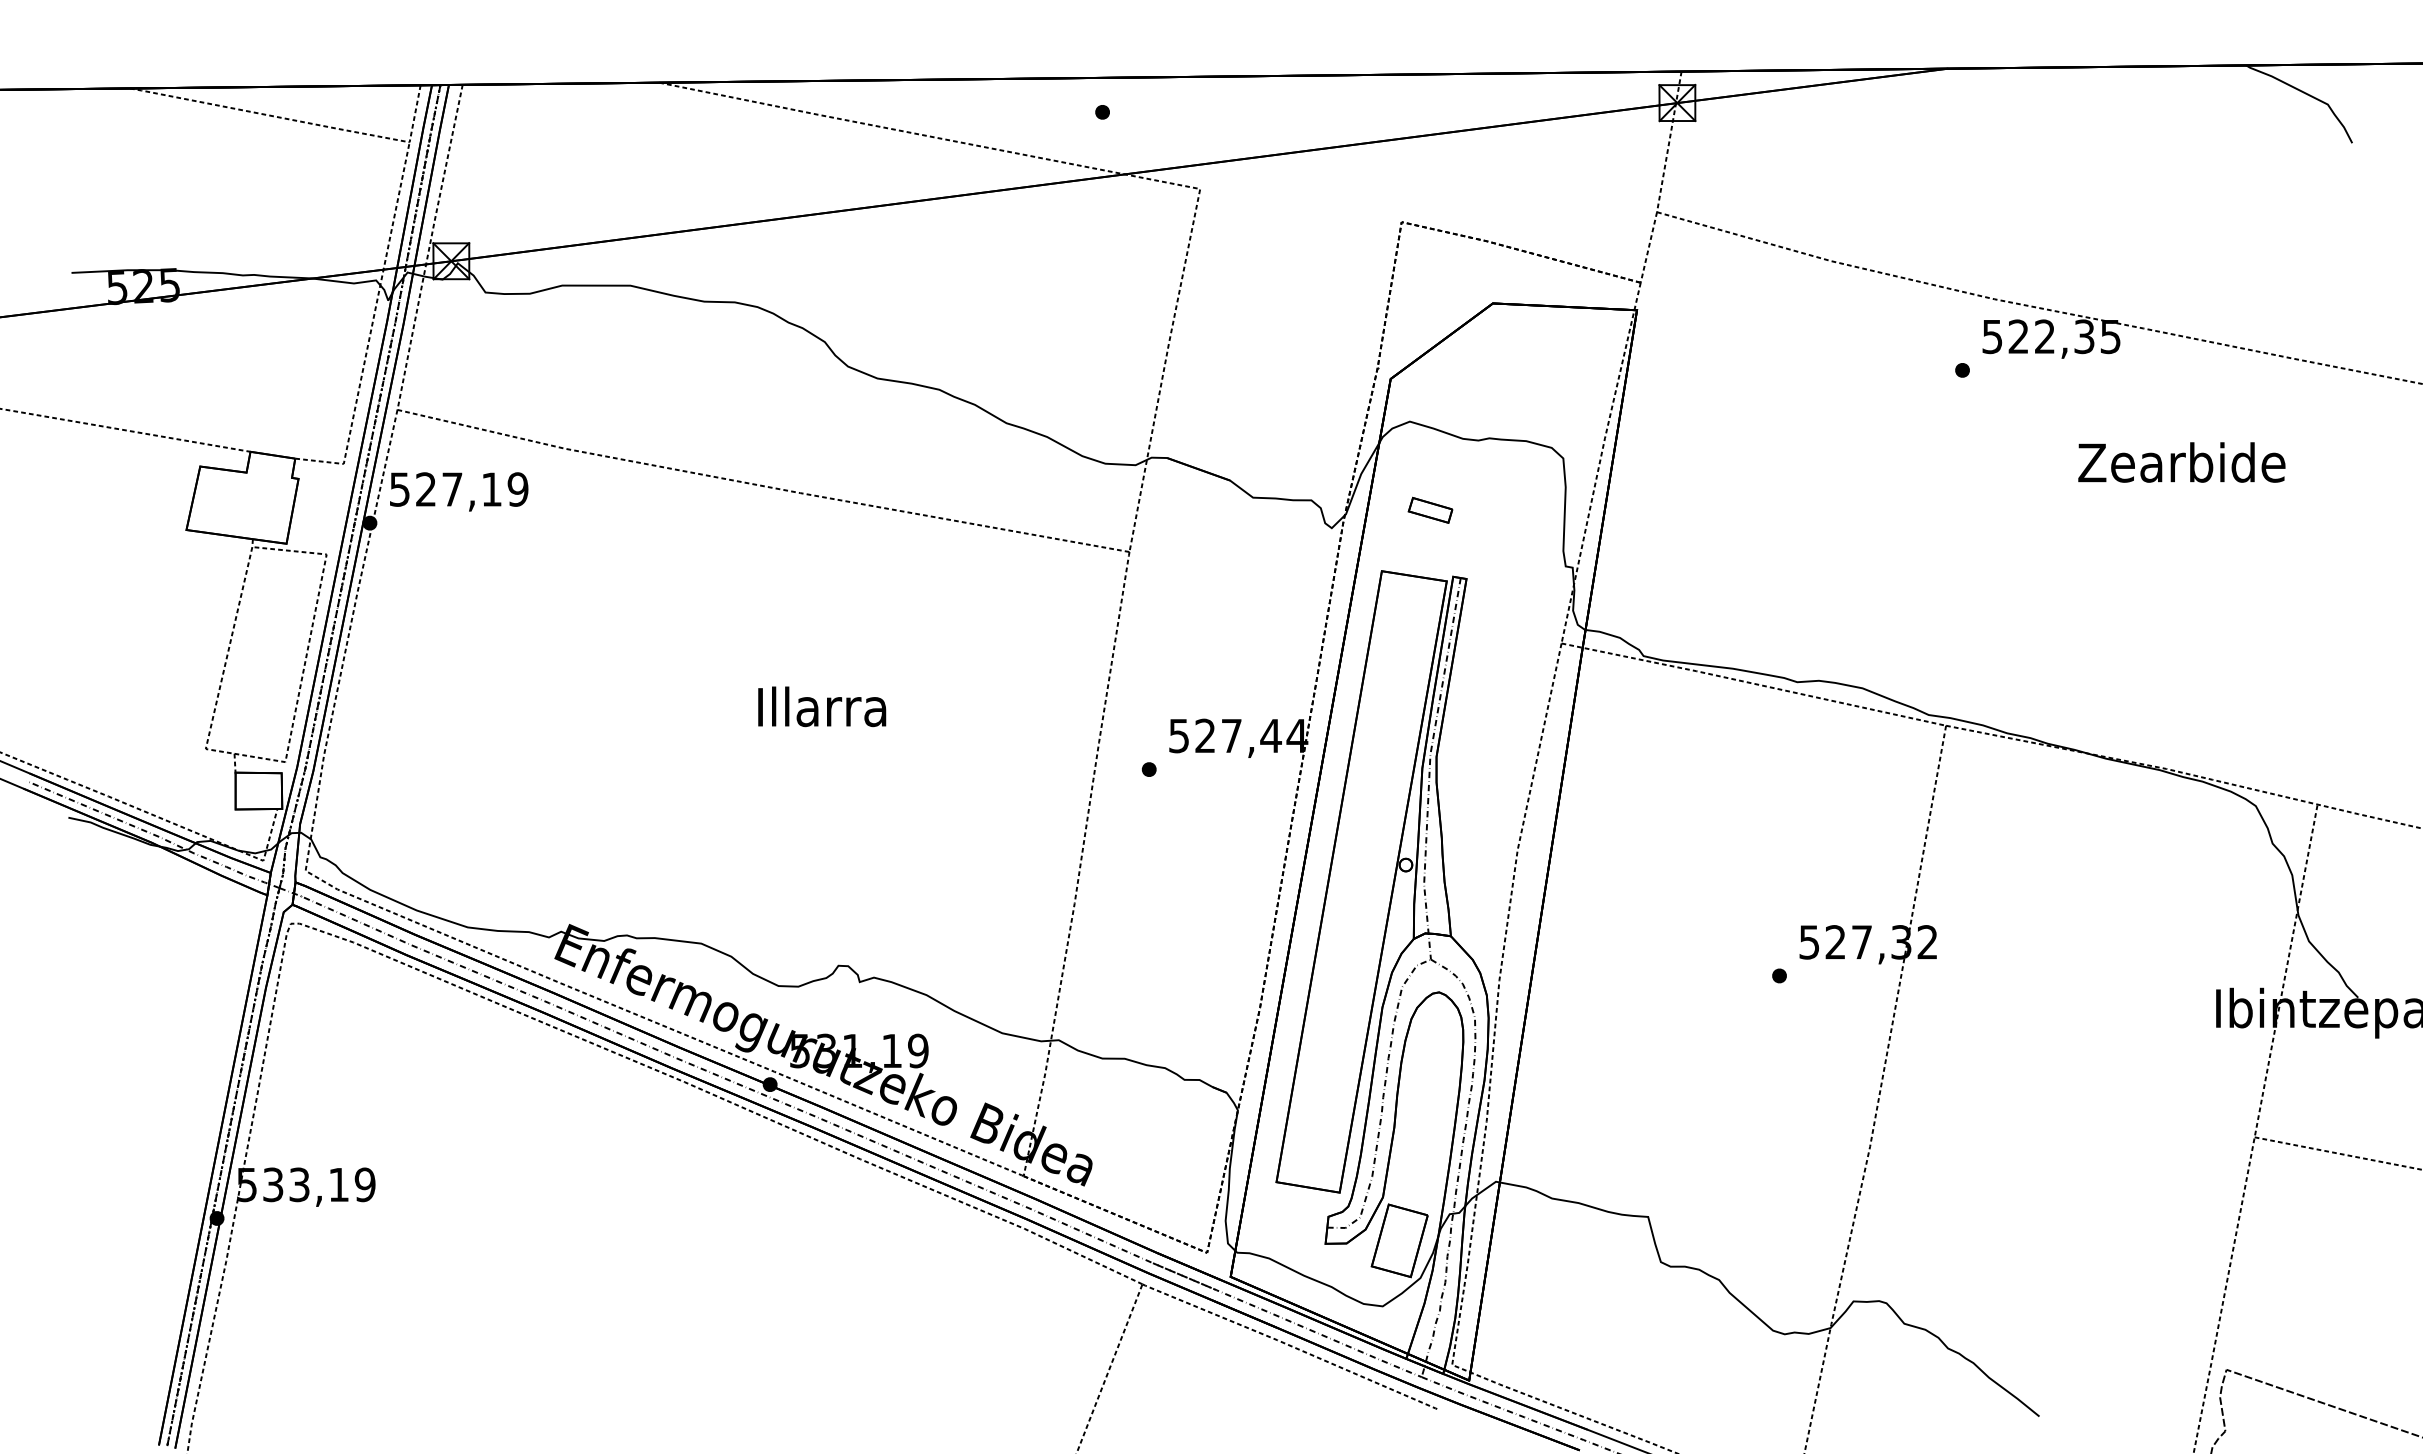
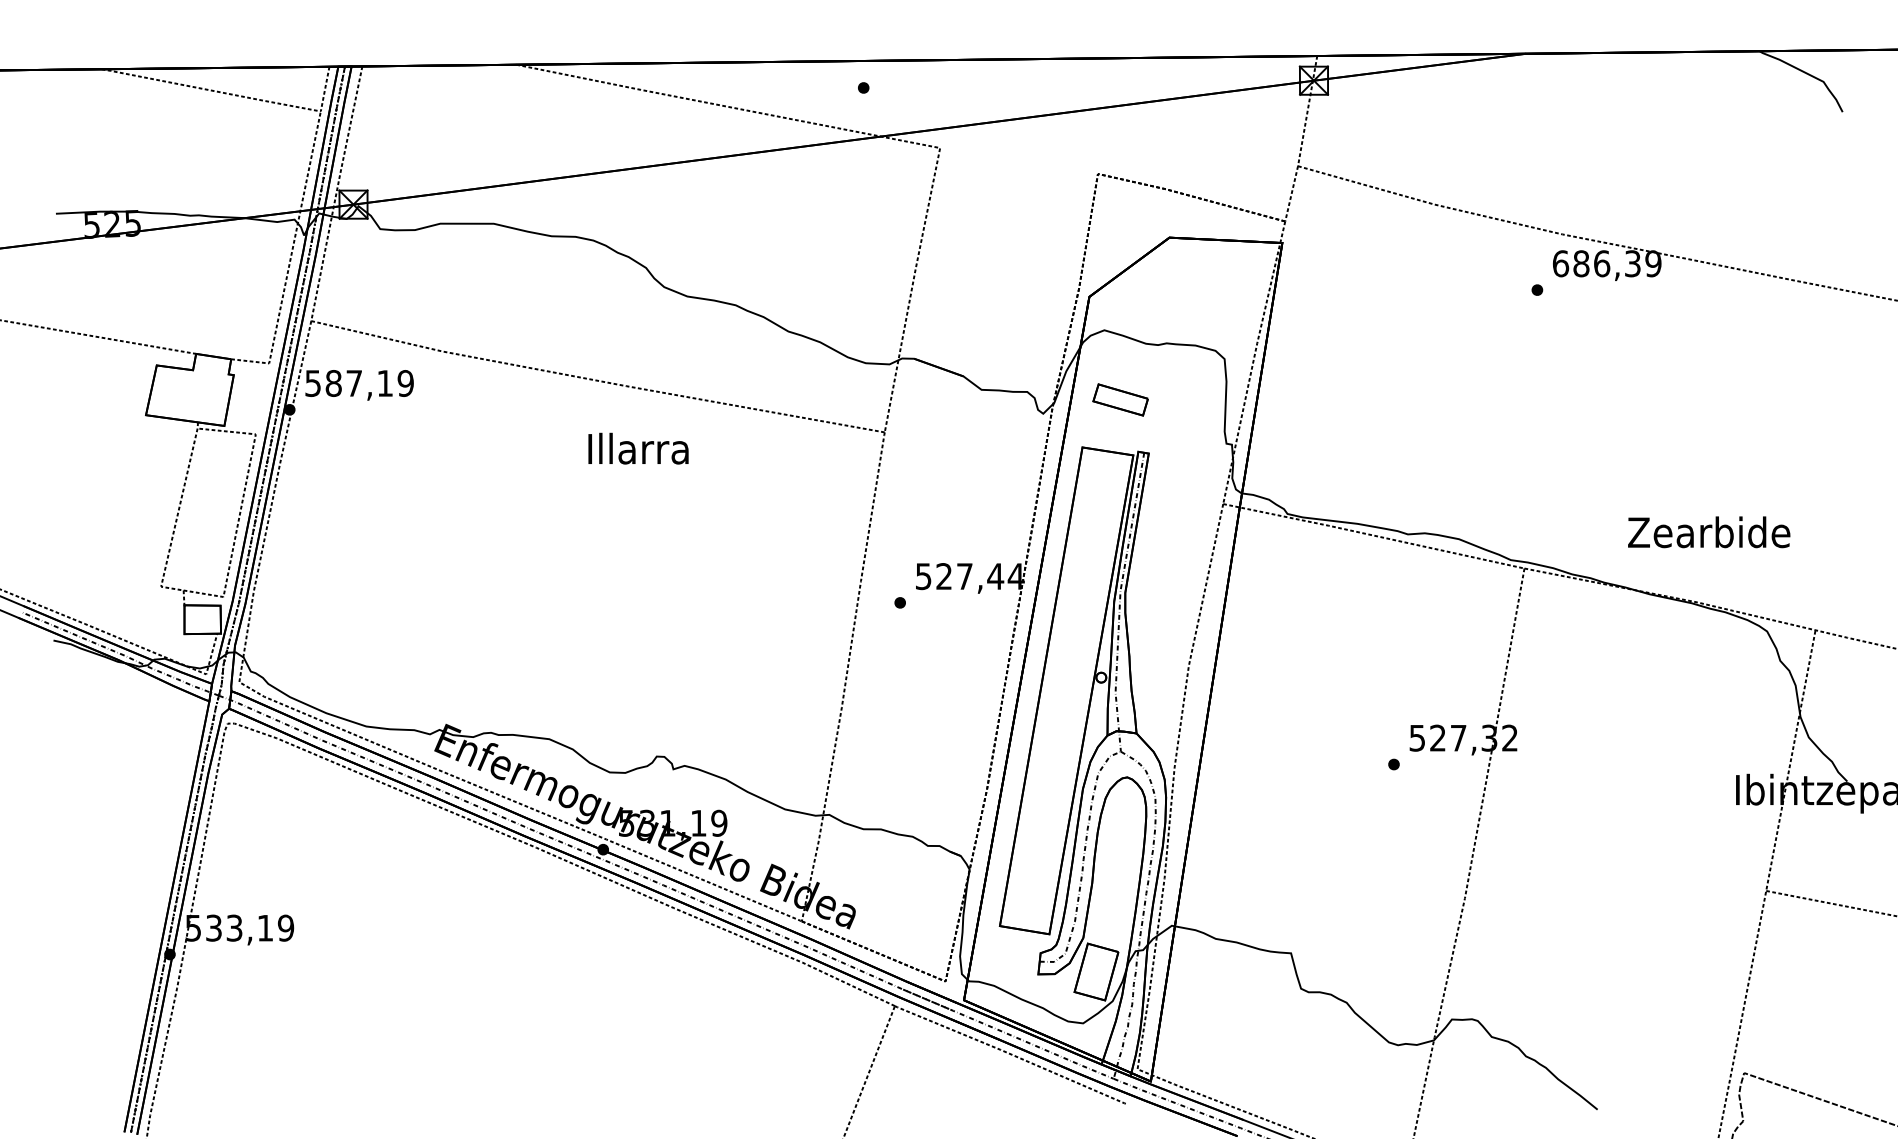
text: (2051, 336) -> (1607, 263), 522,35 -> 686,39
text: (2181, 462) -> (1708, 532), moved
text: (426, 489) -> (334, 383), 527,19 -> 587,19
part: (1430, 509) -> (1120, 399), size x1.6
text: (822, 706) -> (638, 448), moved

